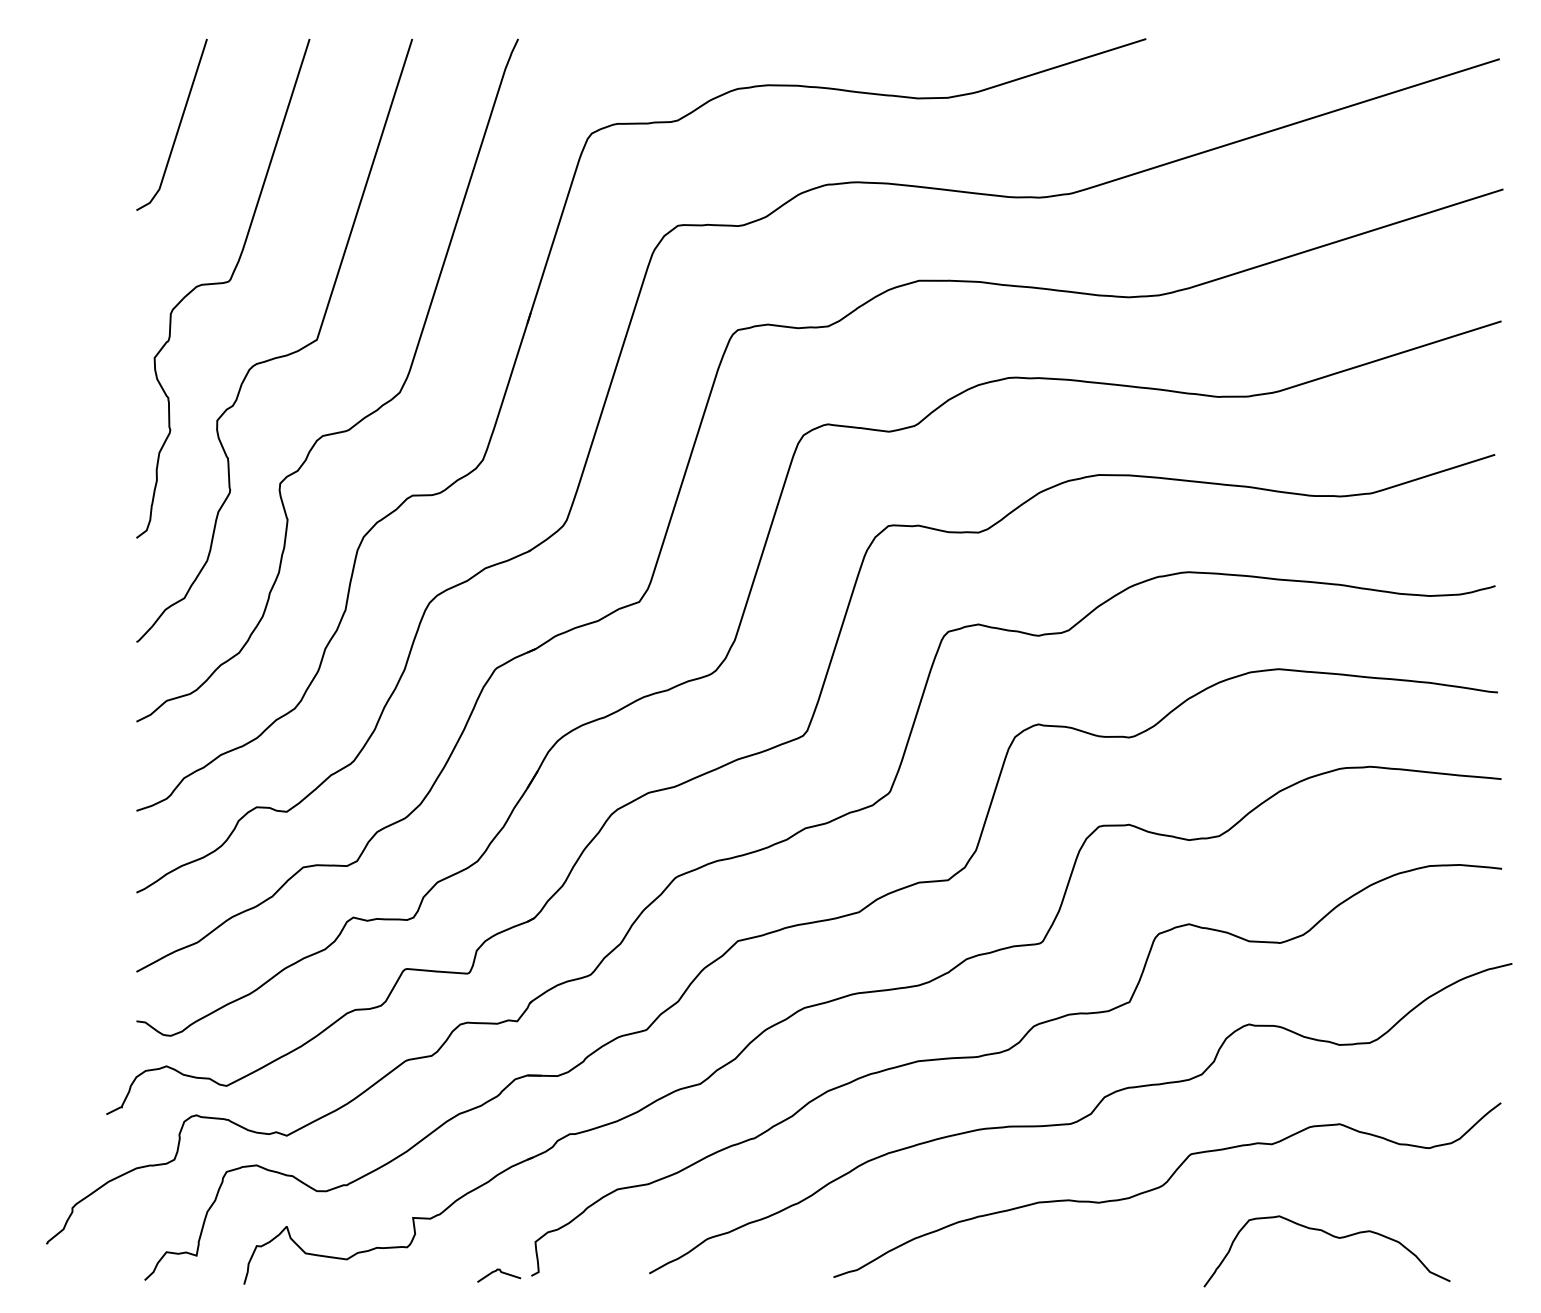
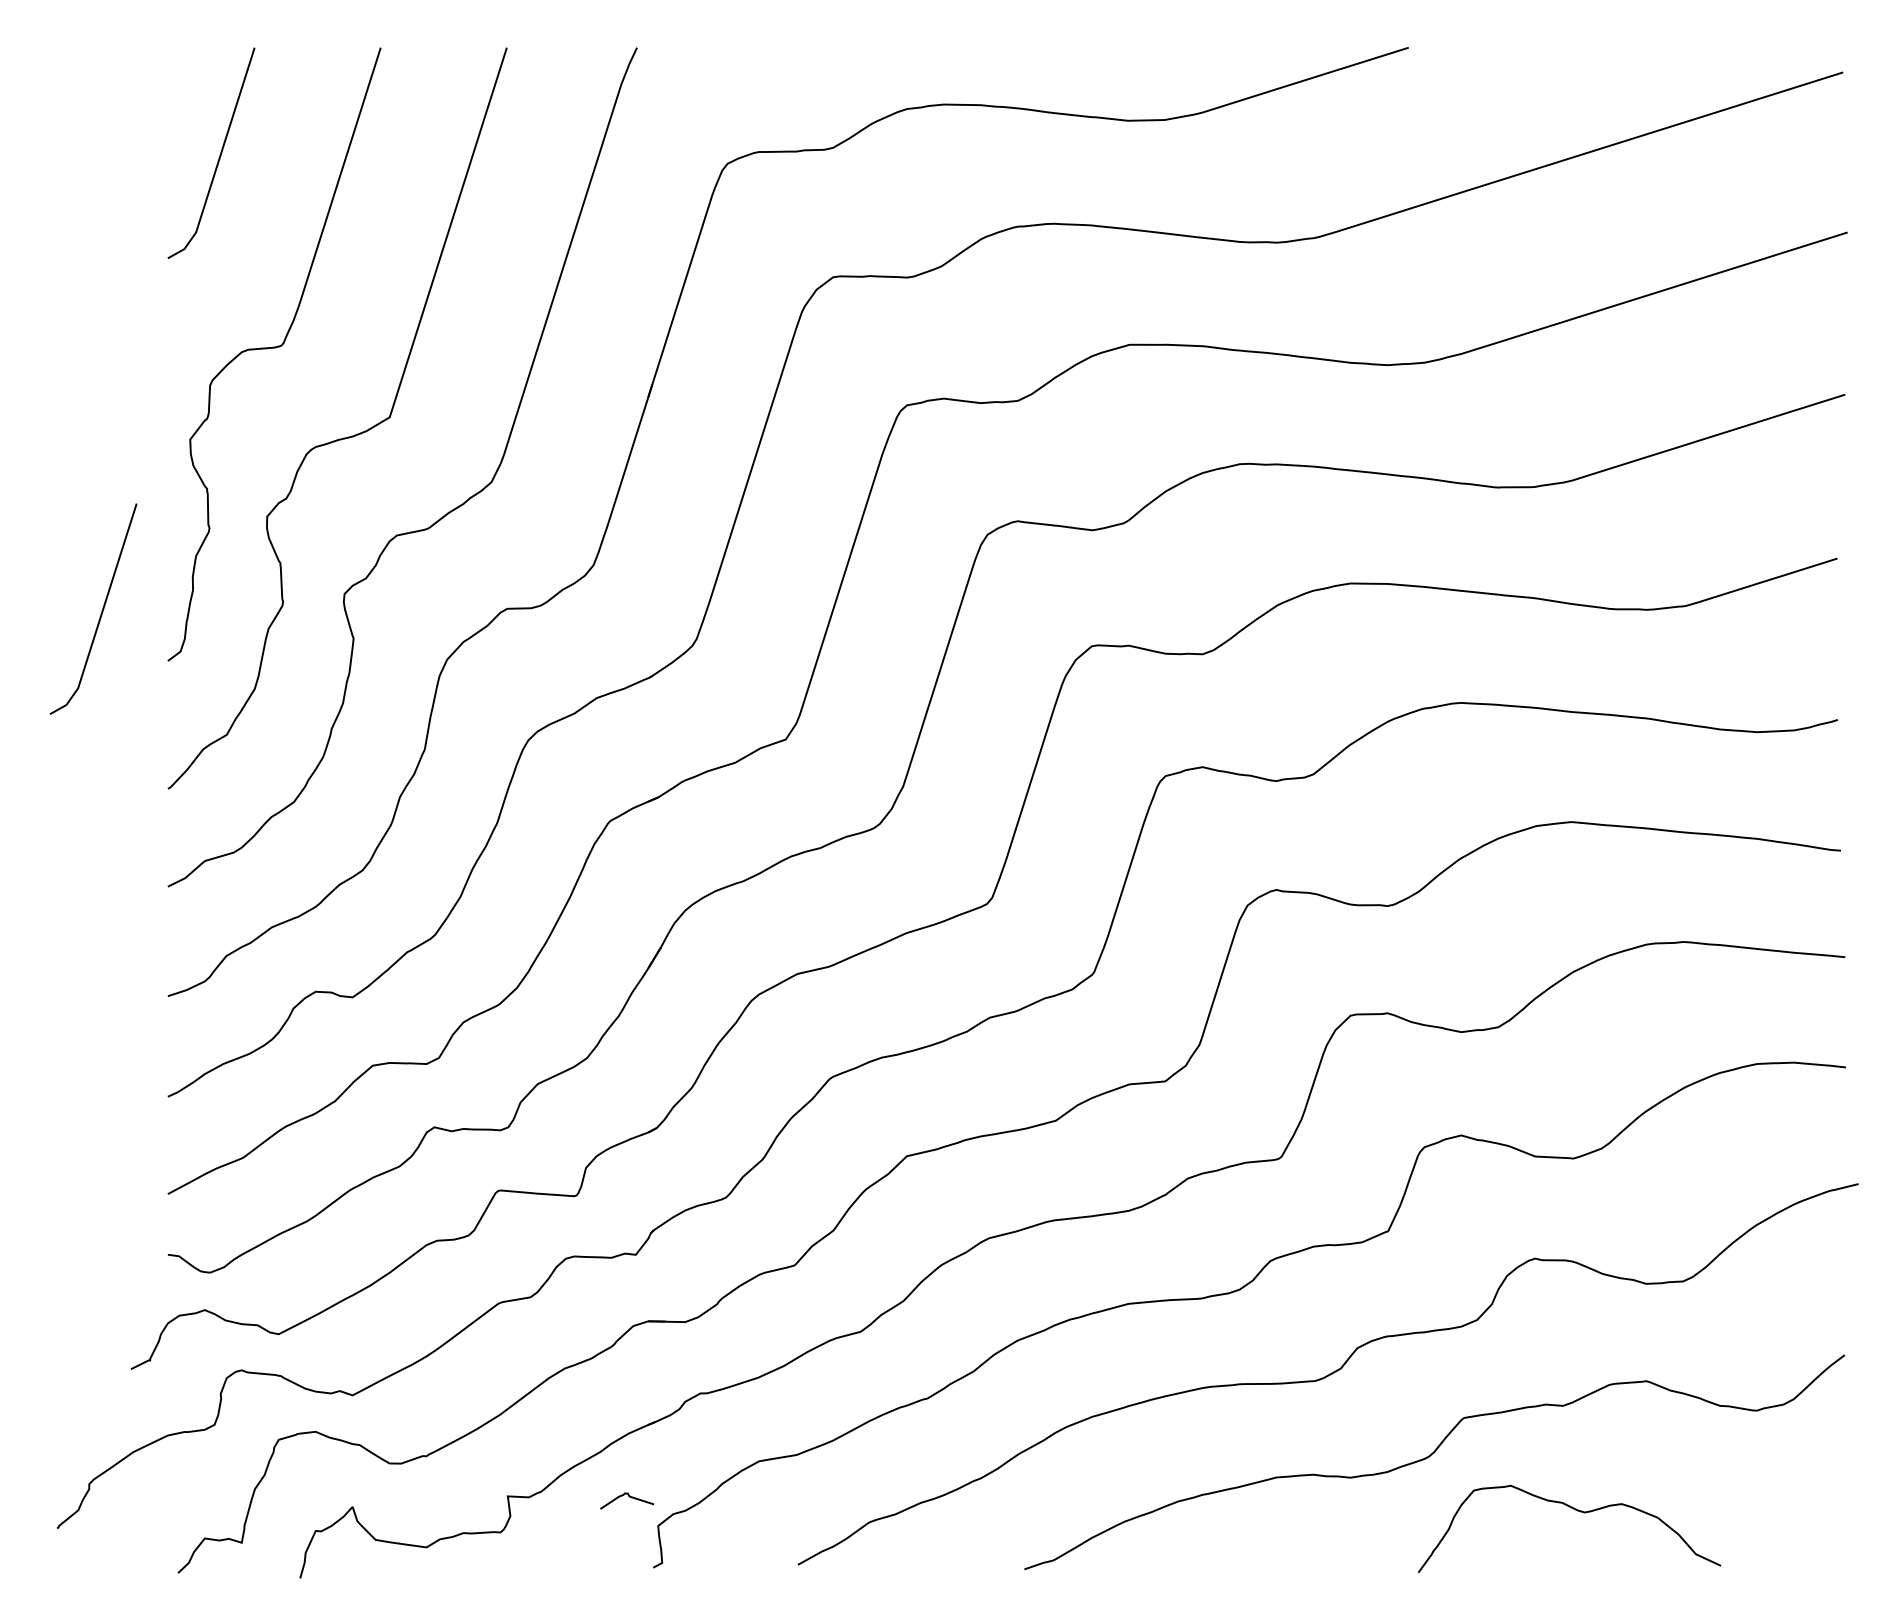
curve: (82, 496) -> (101, 609), added
curve: (1333, 1237) -> (1577, 1511), moved
curve: (501, 1273) -> (629, 1498), moved

